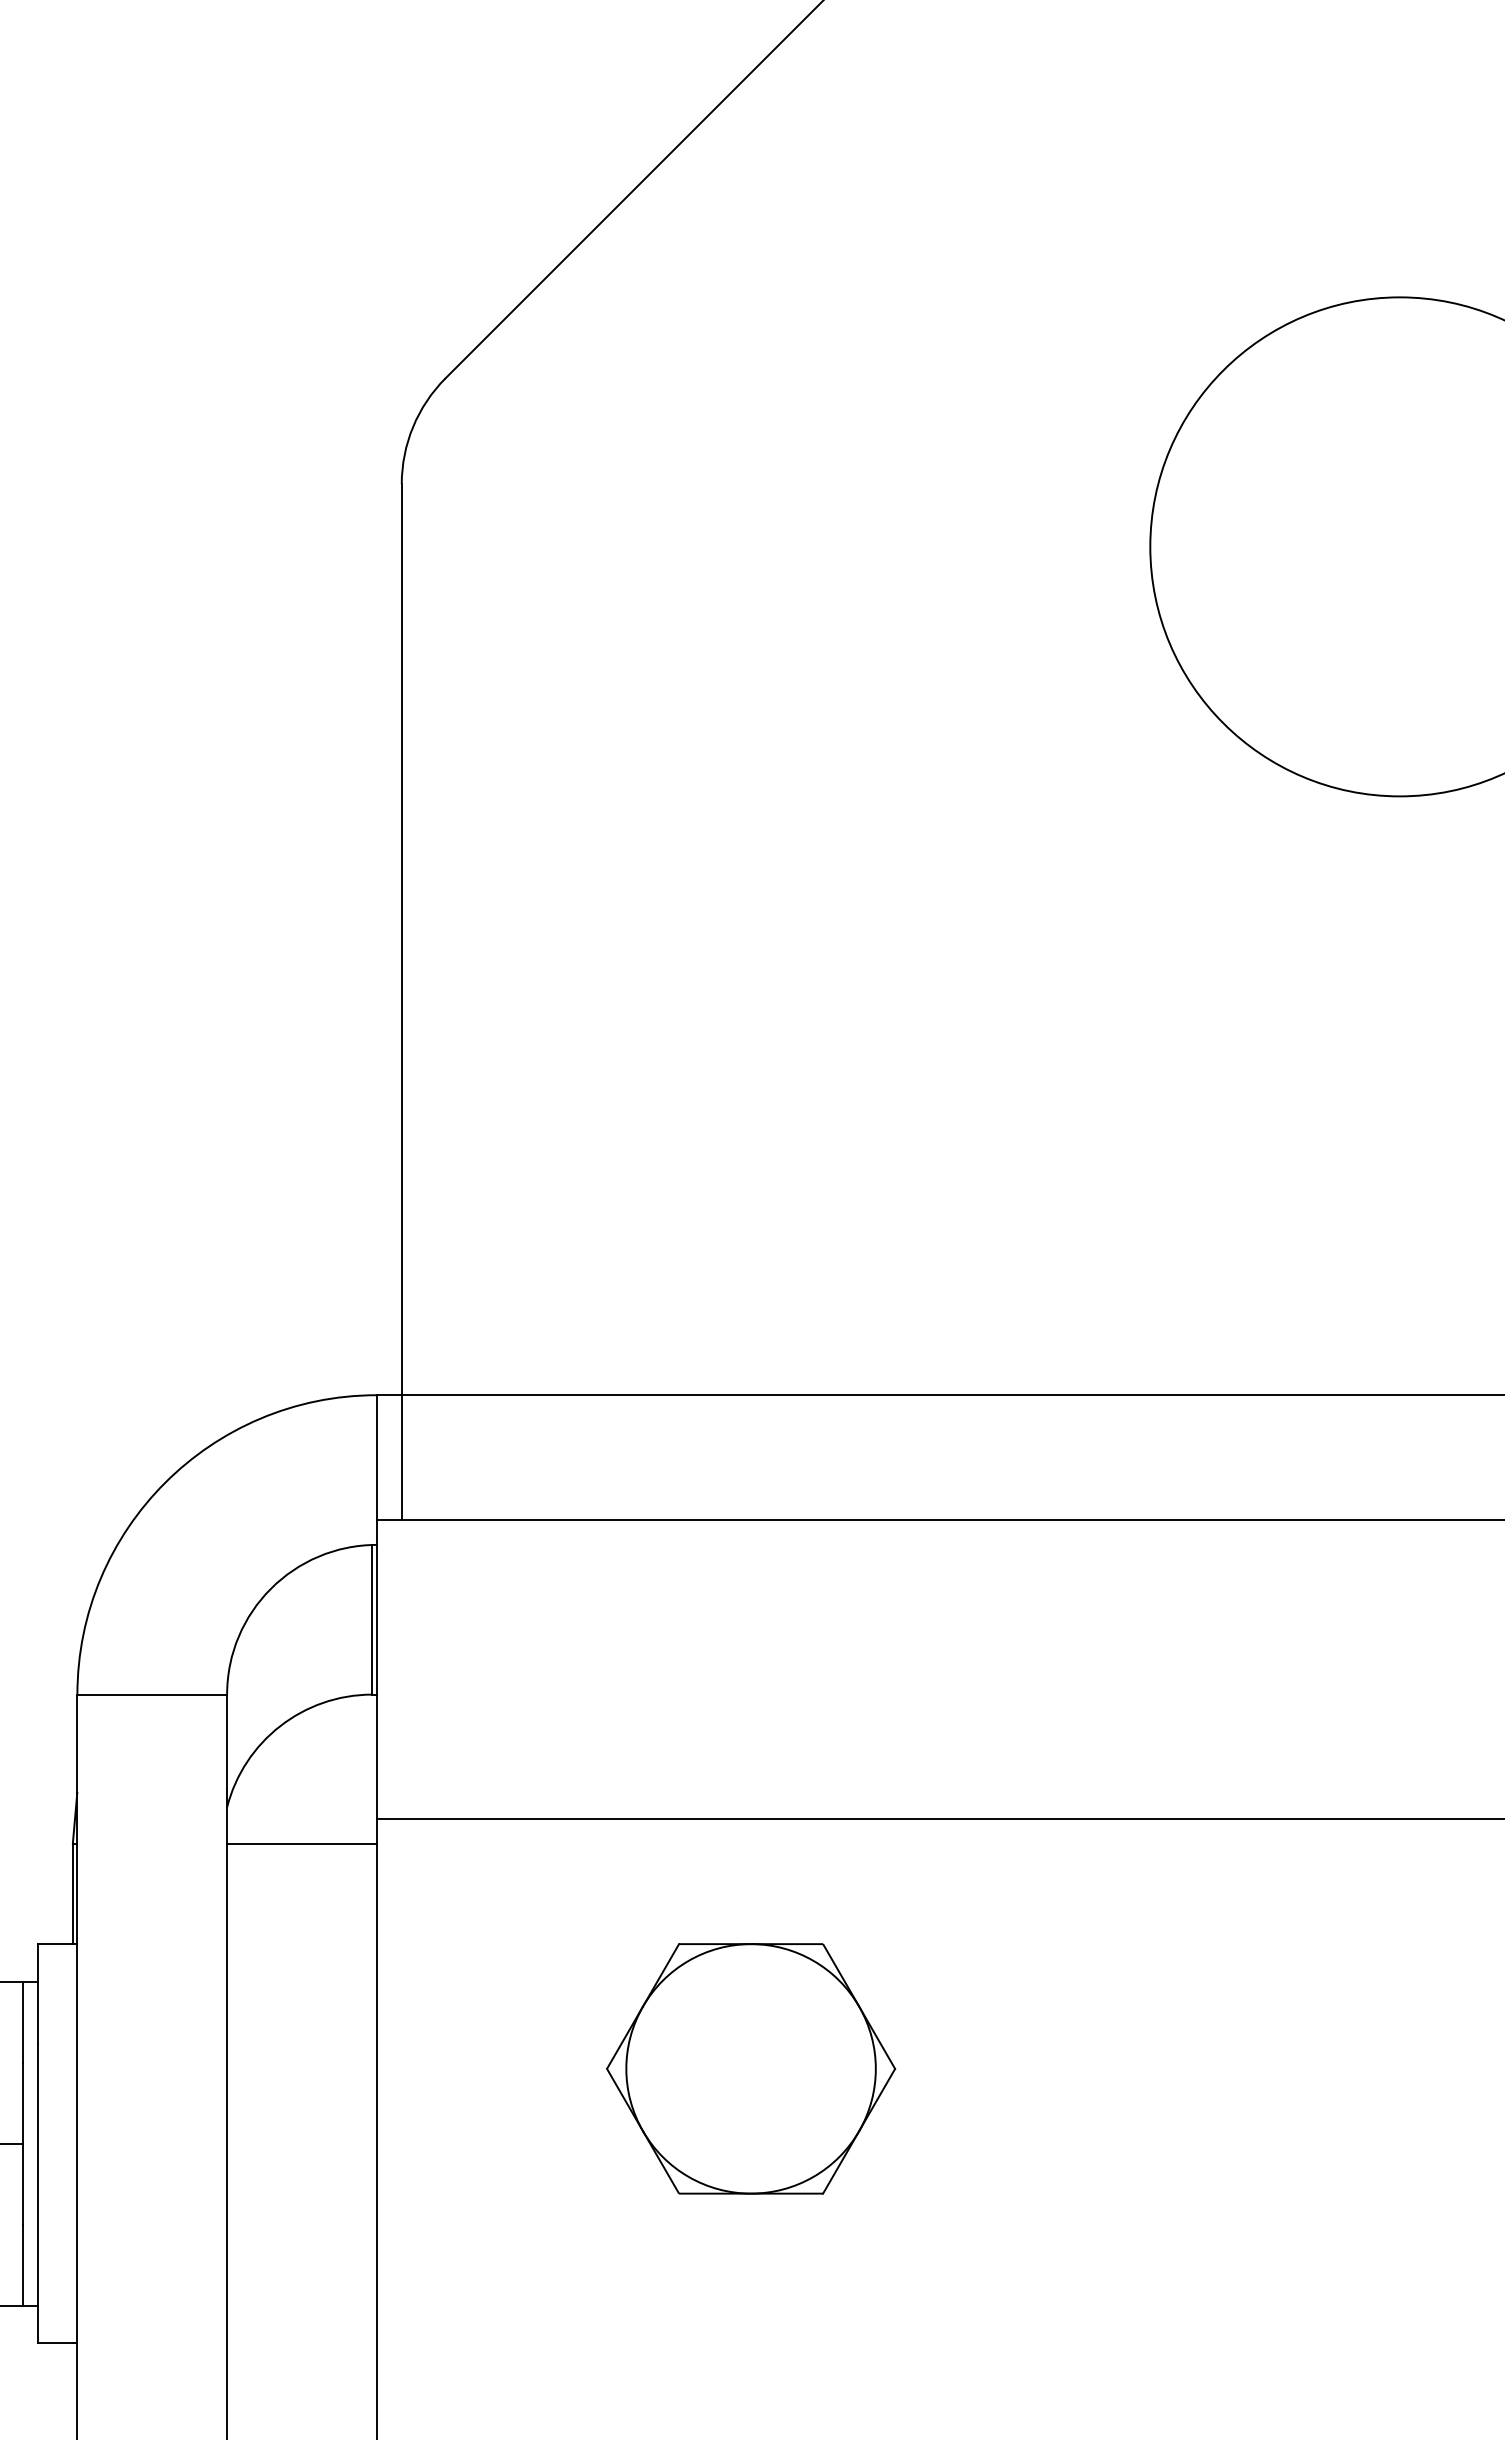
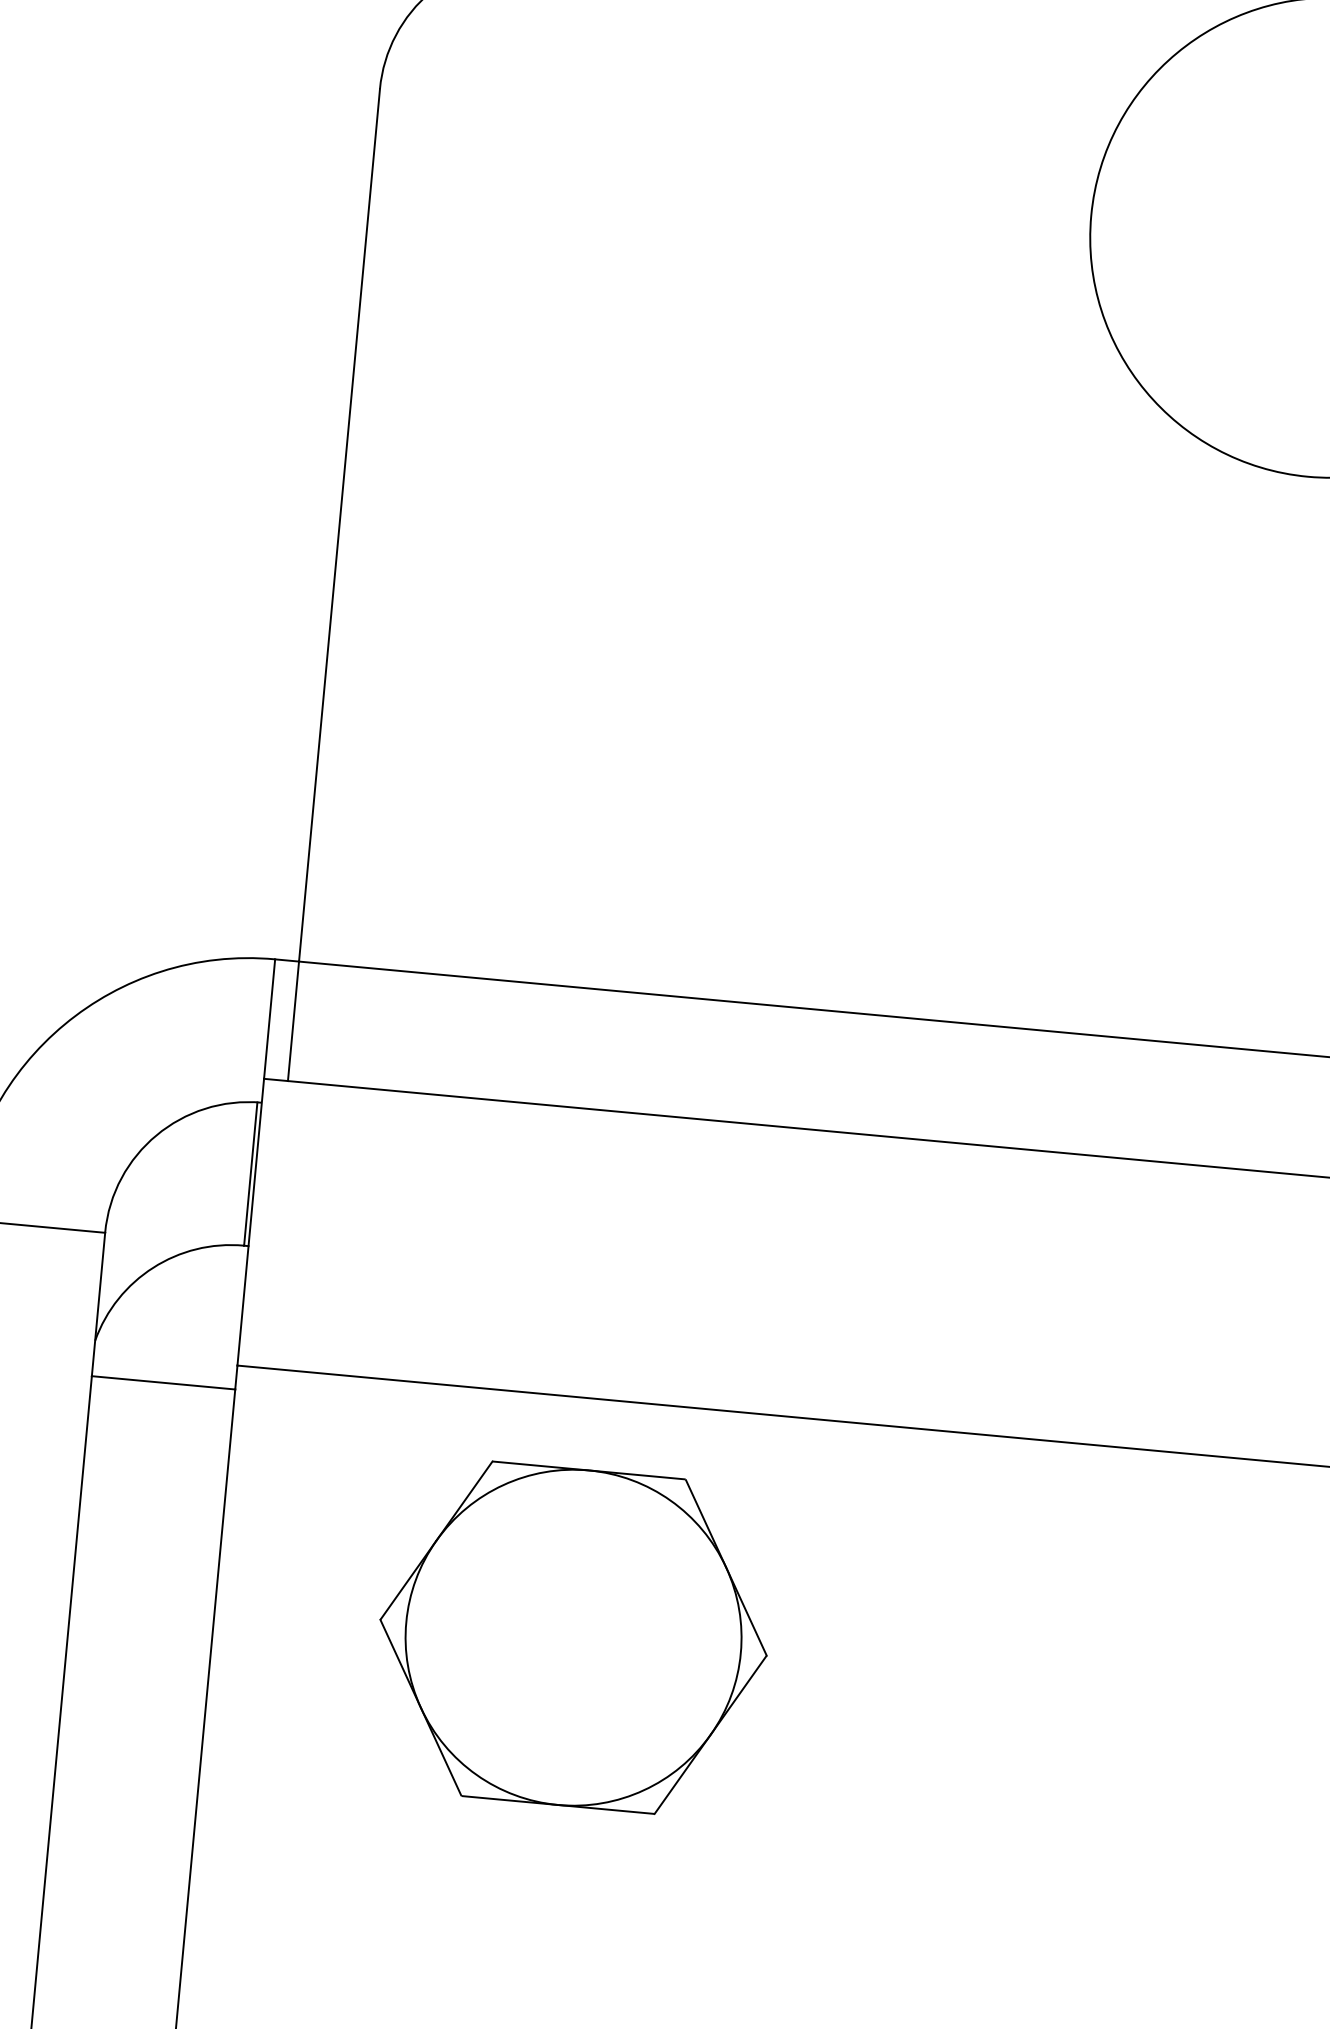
part: (751, 2068) -> (574, 1637), size x1.4

